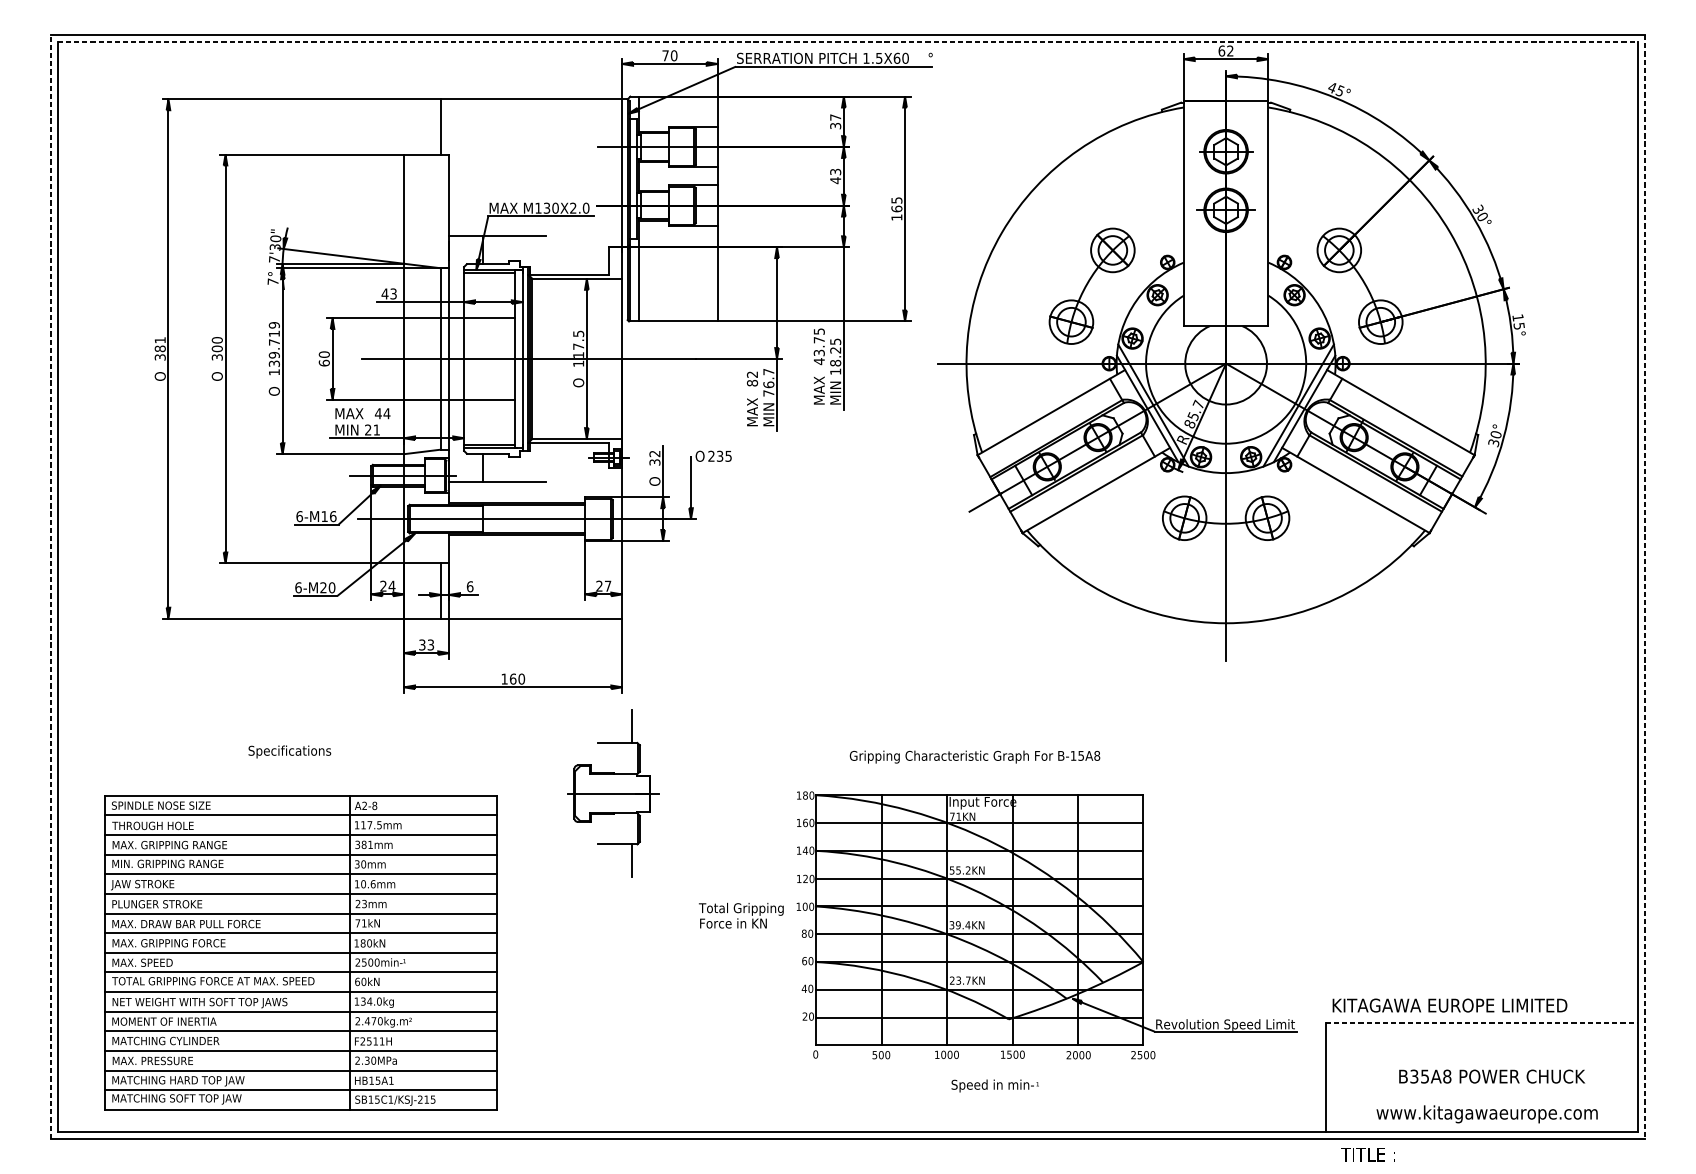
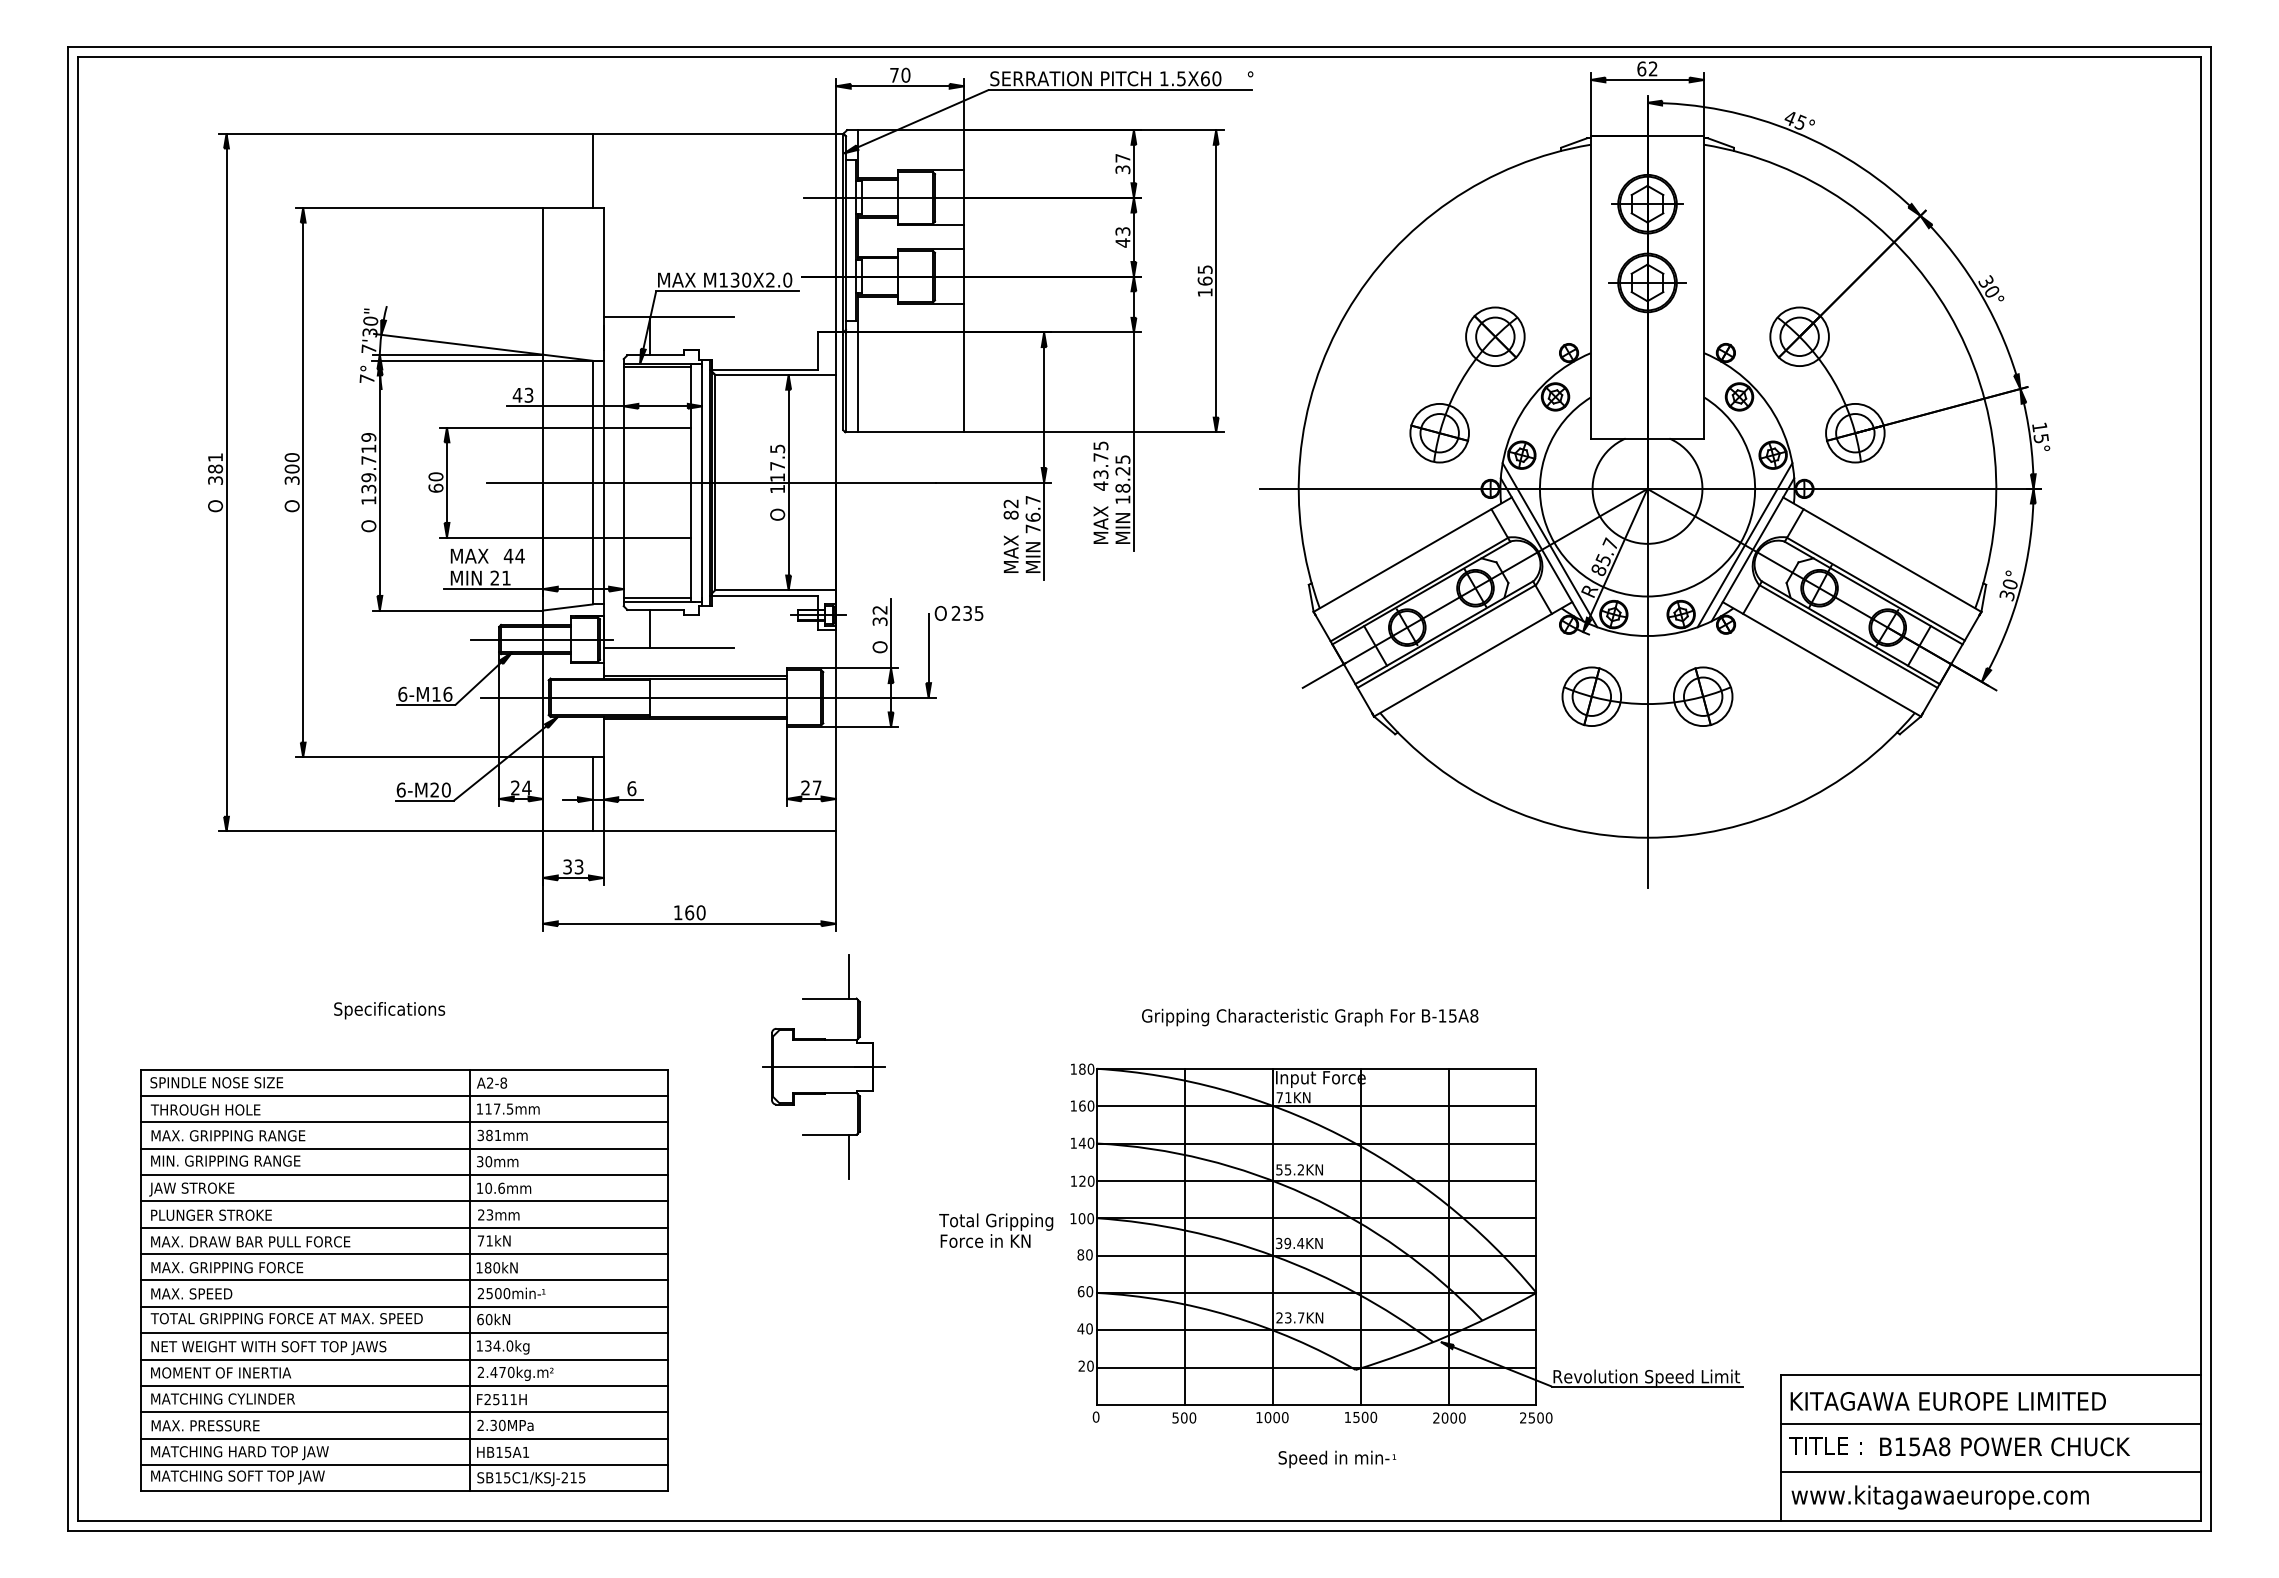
line: (848, 41) -> (1139, 56), dashed -> solid
line: (50, 587) -> (68, 789), dashed -> solid
line: (1645, 587) -> (2210, 789), dashed -> solid
text: (1449, 1005) -> (1947, 1401), moved
line: (1482, 1022) -> (1991, 1374), dashed -> solid
line: (1482, 1059) -> (1991, 1423), added
text: (1414, 1076) -> (1900, 1446), B35A8 -> B15A8
line: (1482, 1095) -> (1991, 1472), added
text: (1486, 1114) -> (1939, 1497), moved
text: (1368, 1154) -> (1825, 1445), moved

